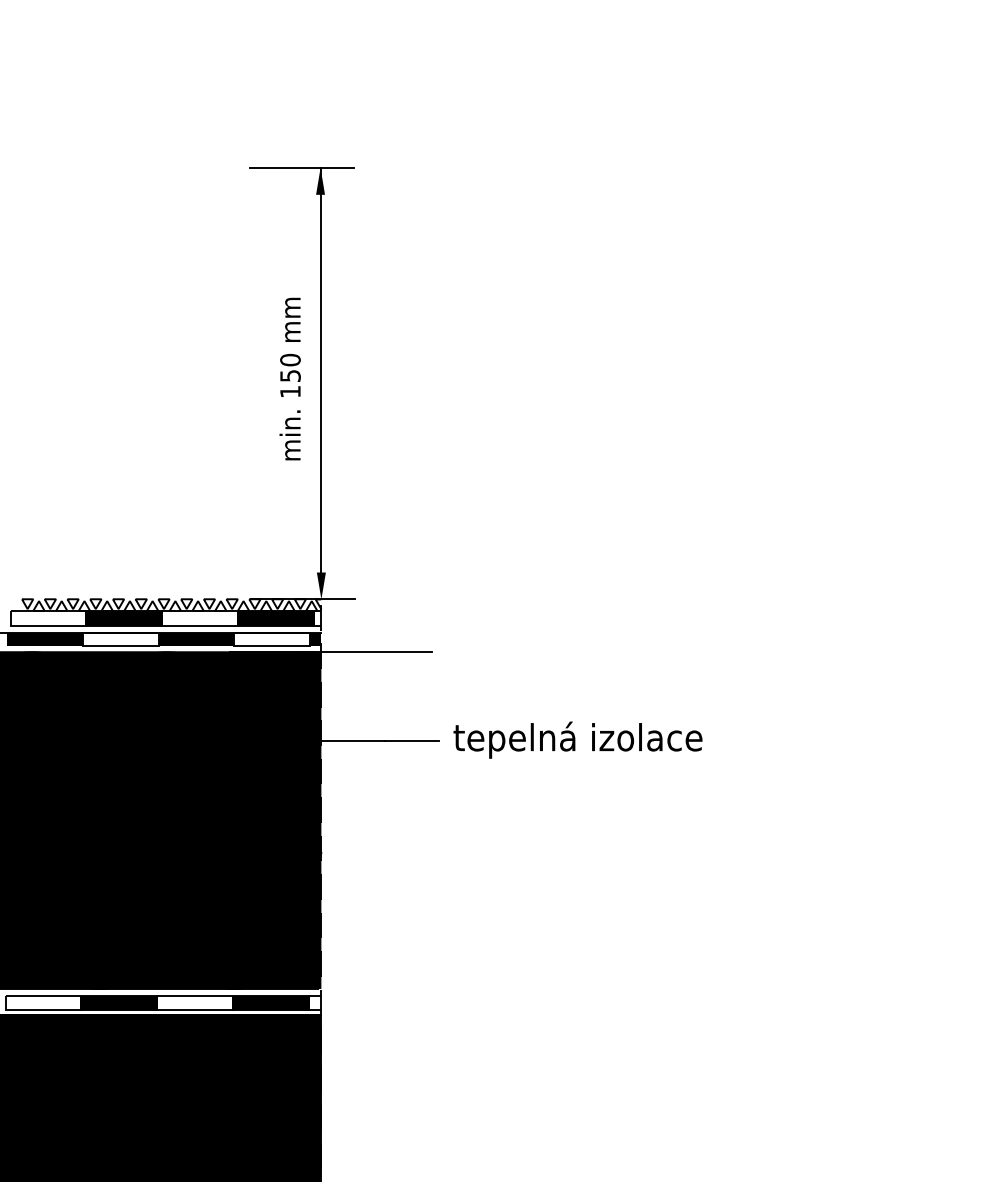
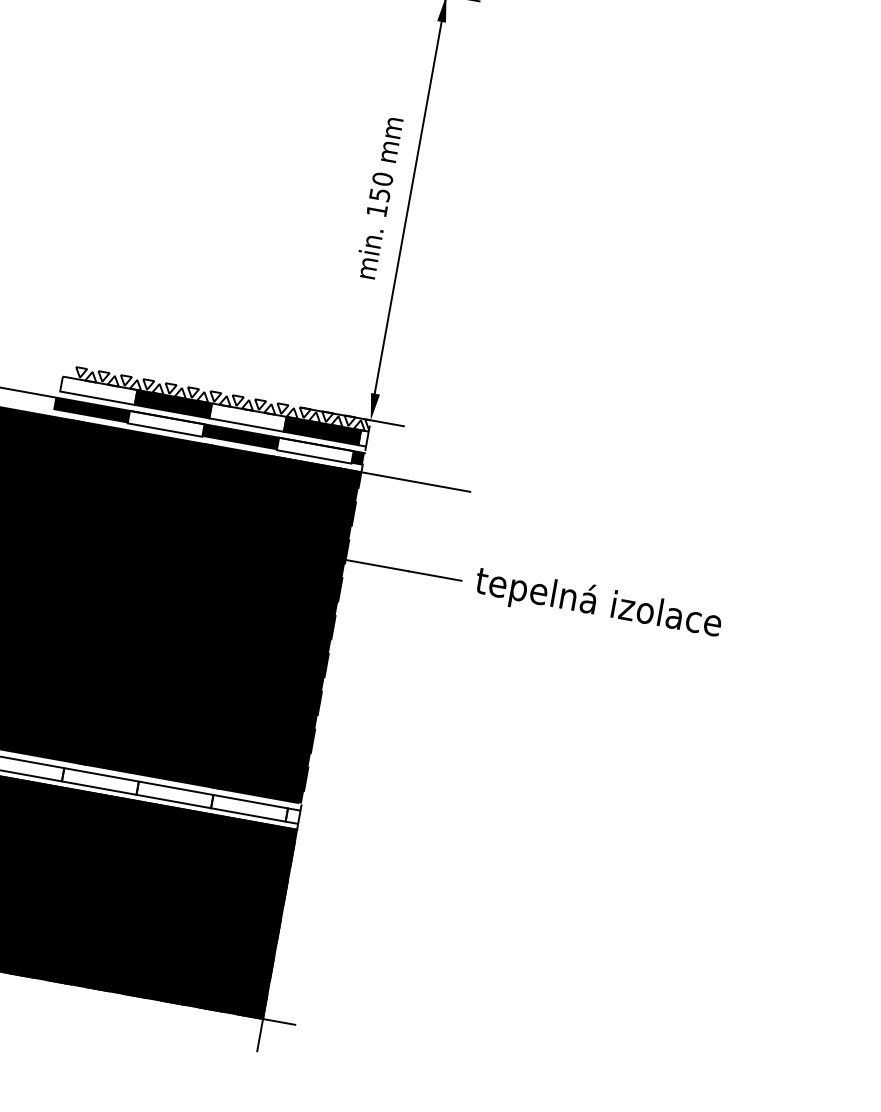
fill: (119, 1002) -> (100, 781), removed
fill: (270, 1002) -> (249, 807), removed

